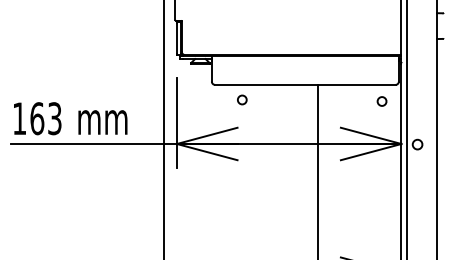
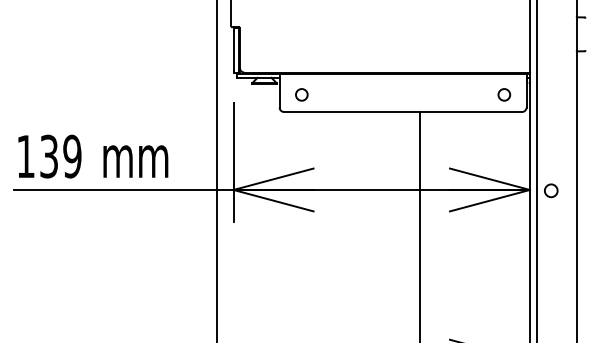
circle: (242, 99) -> (301, 94), moved
circle: (382, 101) -> (504, 94), moved
text: (45, 118) -> (60, 156), 163 -> 139

